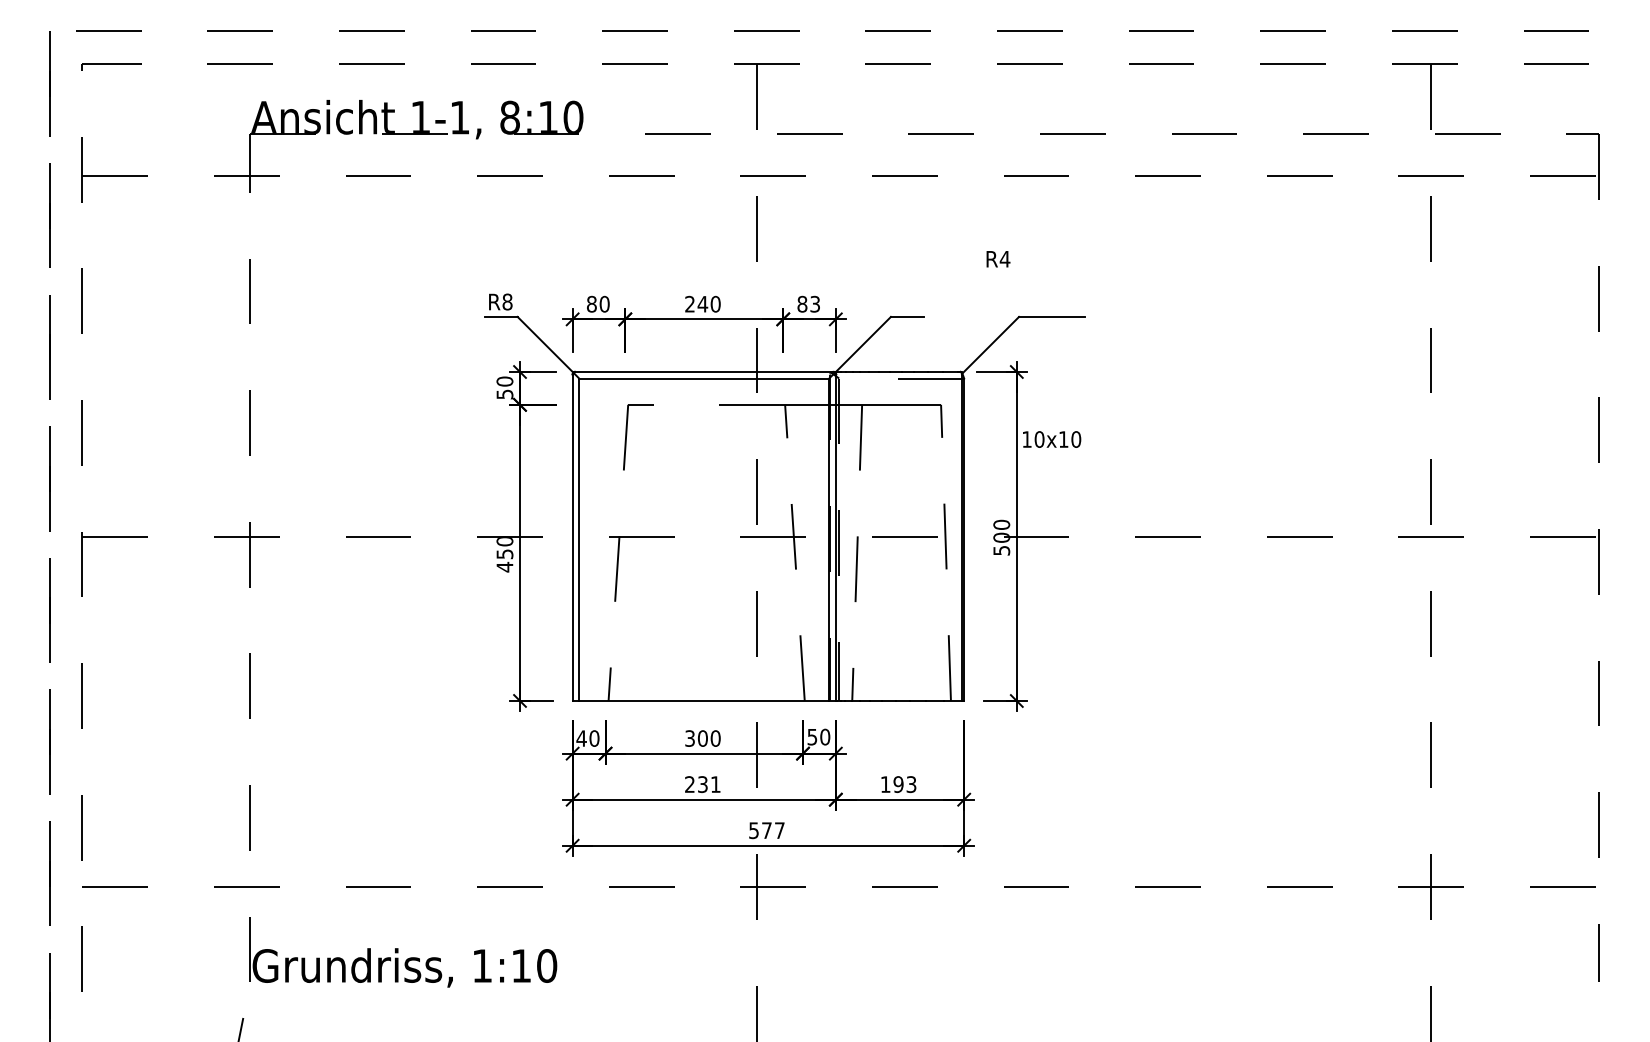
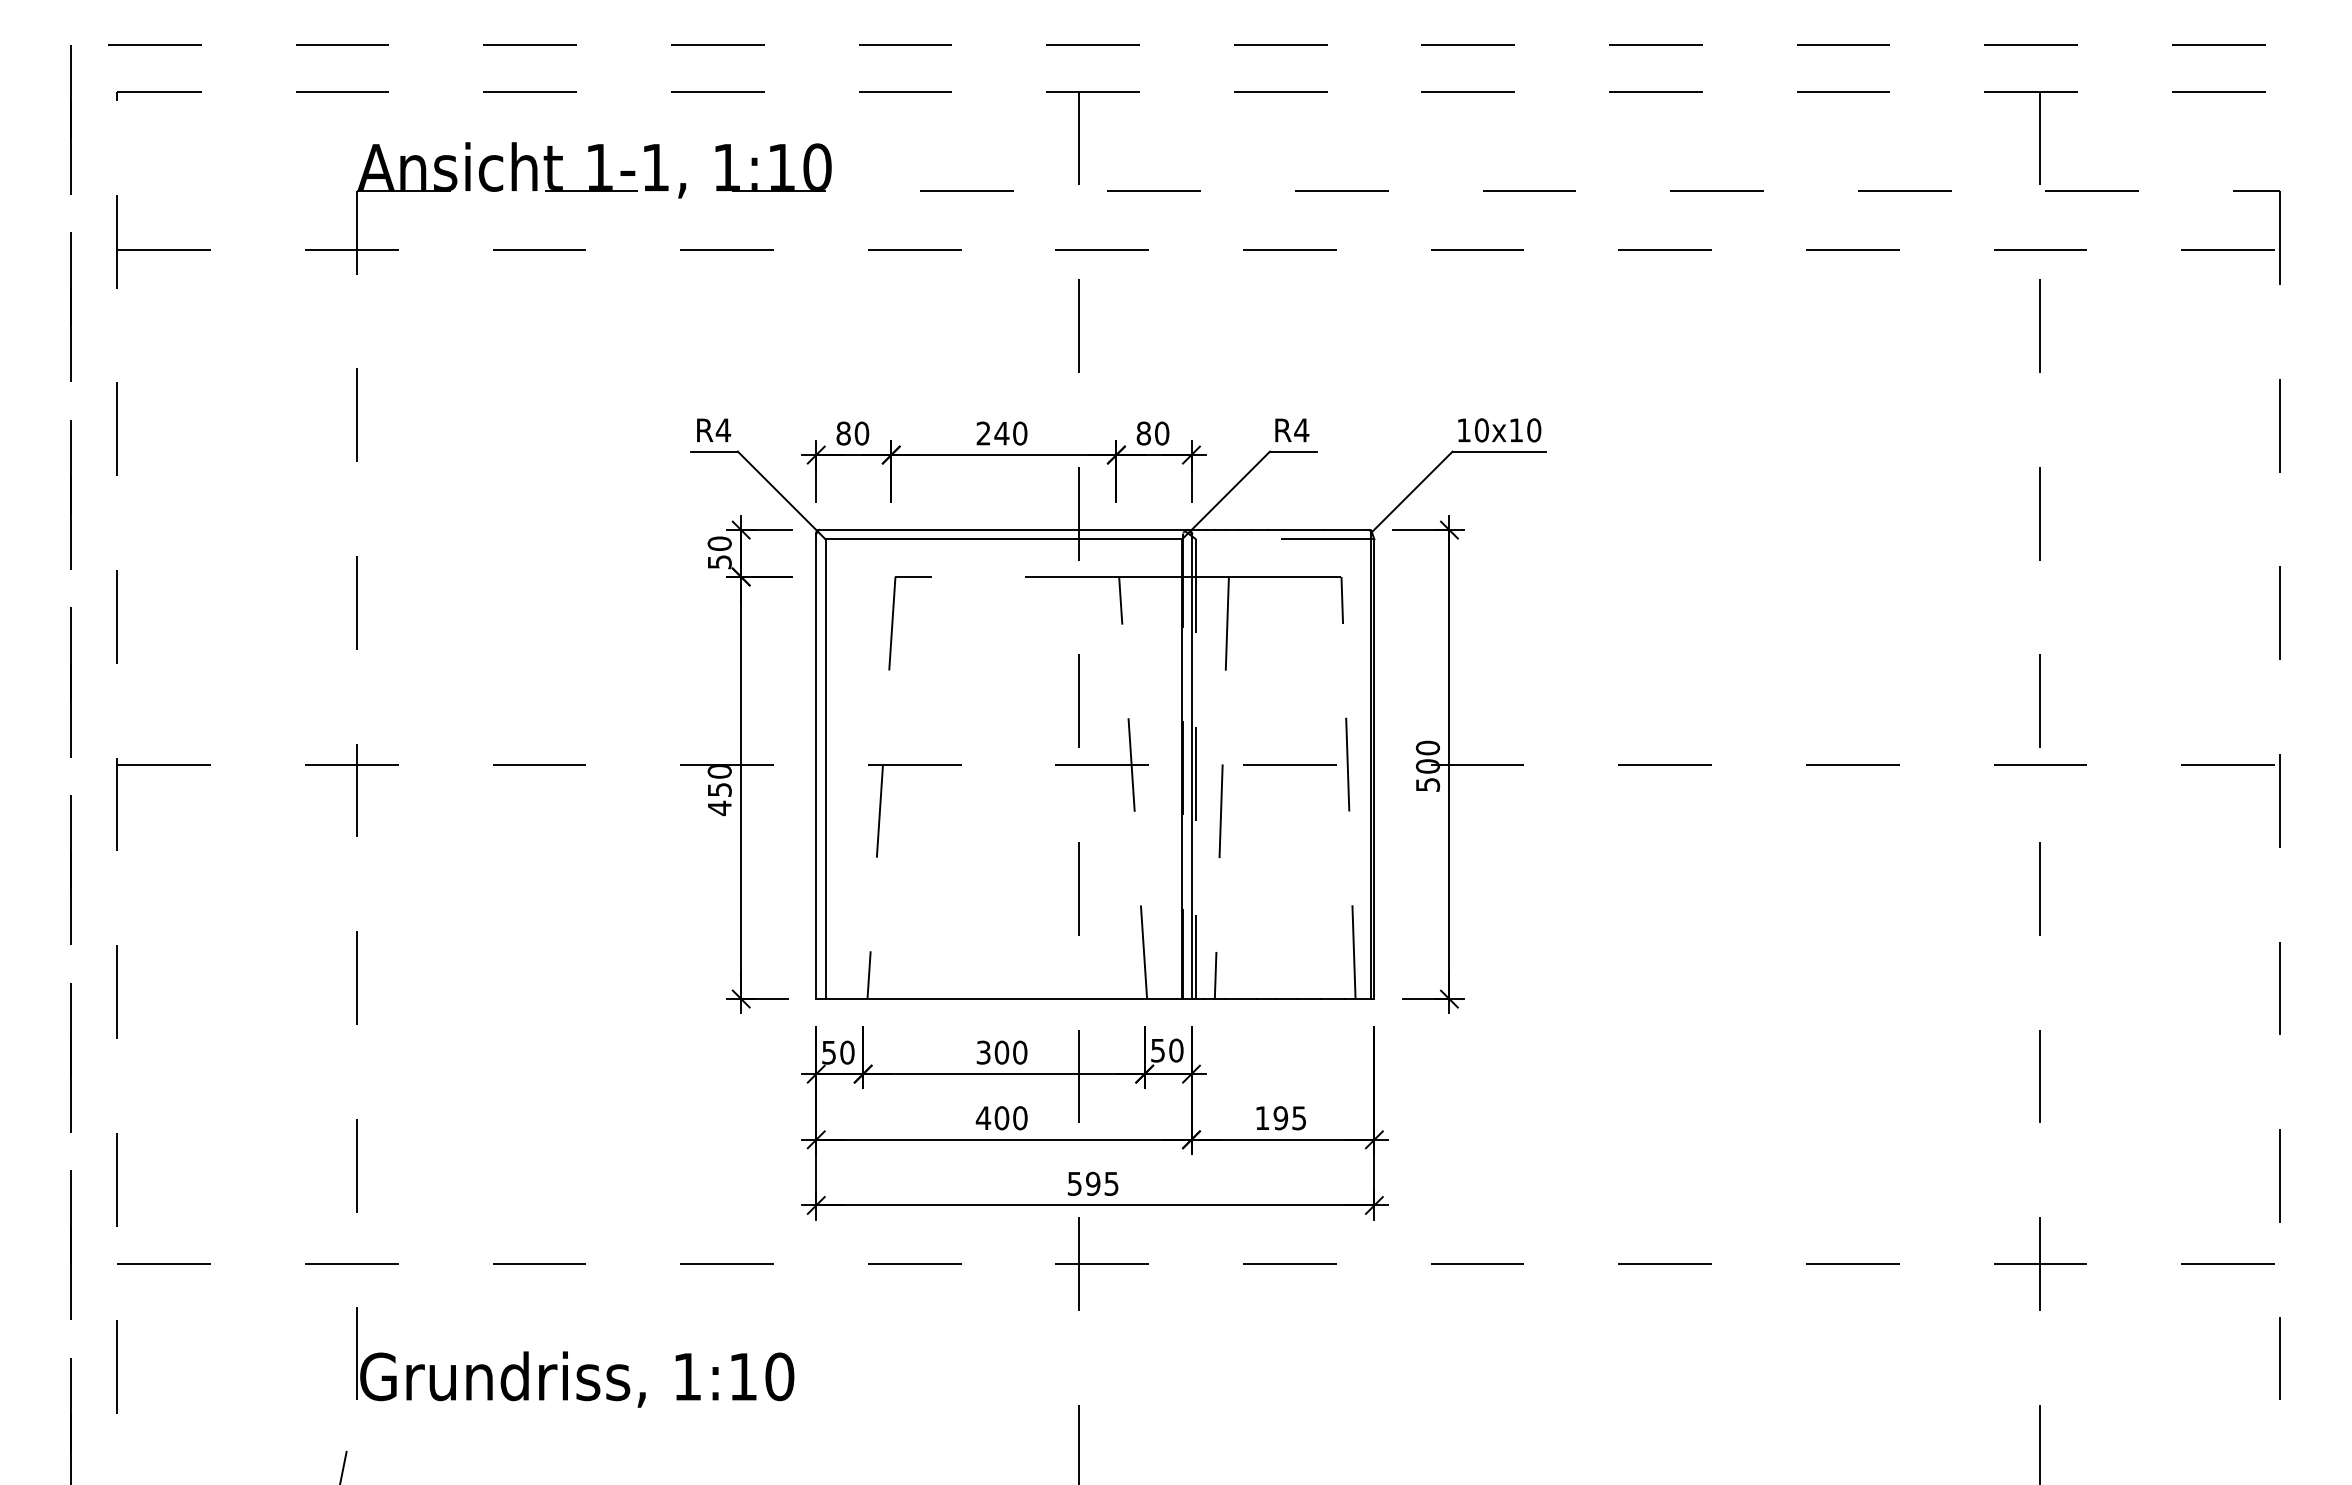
text: (510, 117) -> (727, 167), 8:10 -> 1:10
text: (998, 258) -> (1292, 429), moved
text: (507, 302) -> (723, 430), R8 -> R4
text: (815, 304) -> (1162, 433), 83 -> 80
text: (1051, 439) -> (1499, 430), moved
text: (581, 738) -> (828, 1052), 40 -> 50
text: (702, 784) -> (1001, 1118), 231 -> 400
text: (911, 784) -> (1299, 1117), 193 -> 195
text: (773, 830) -> (1102, 1183), 577 -> 595

